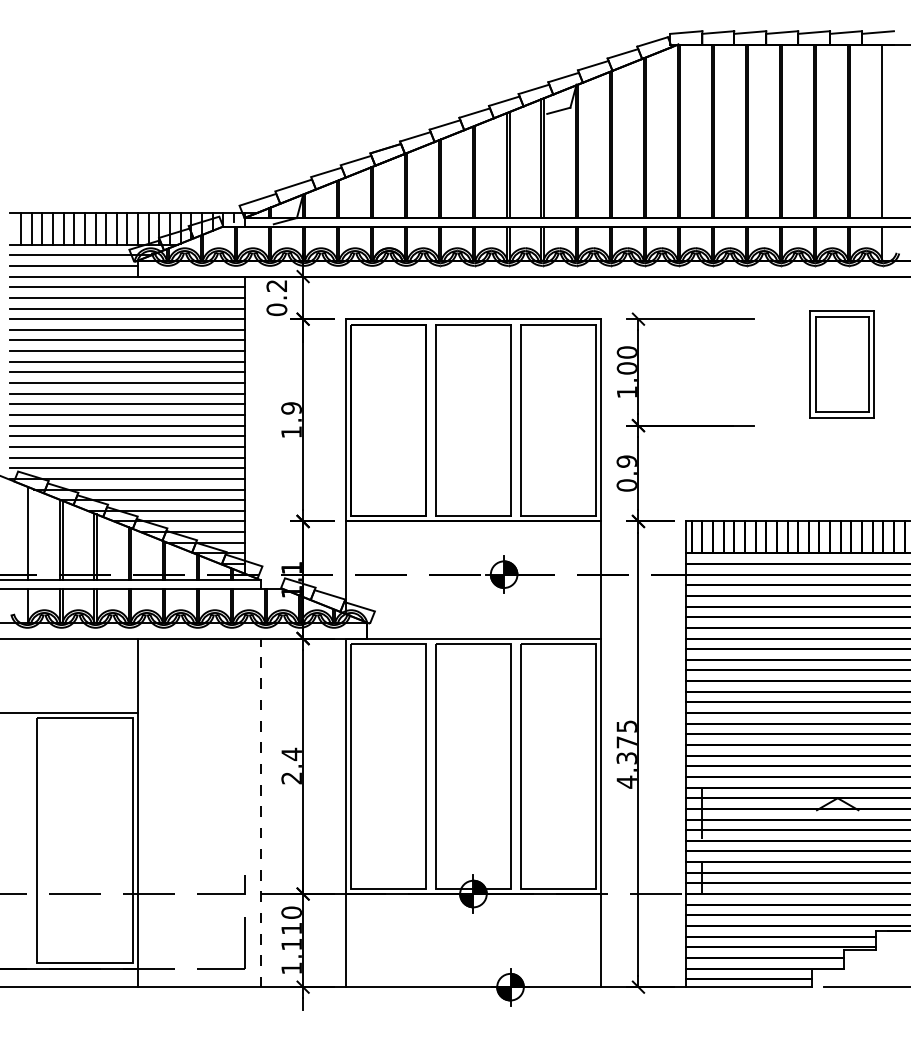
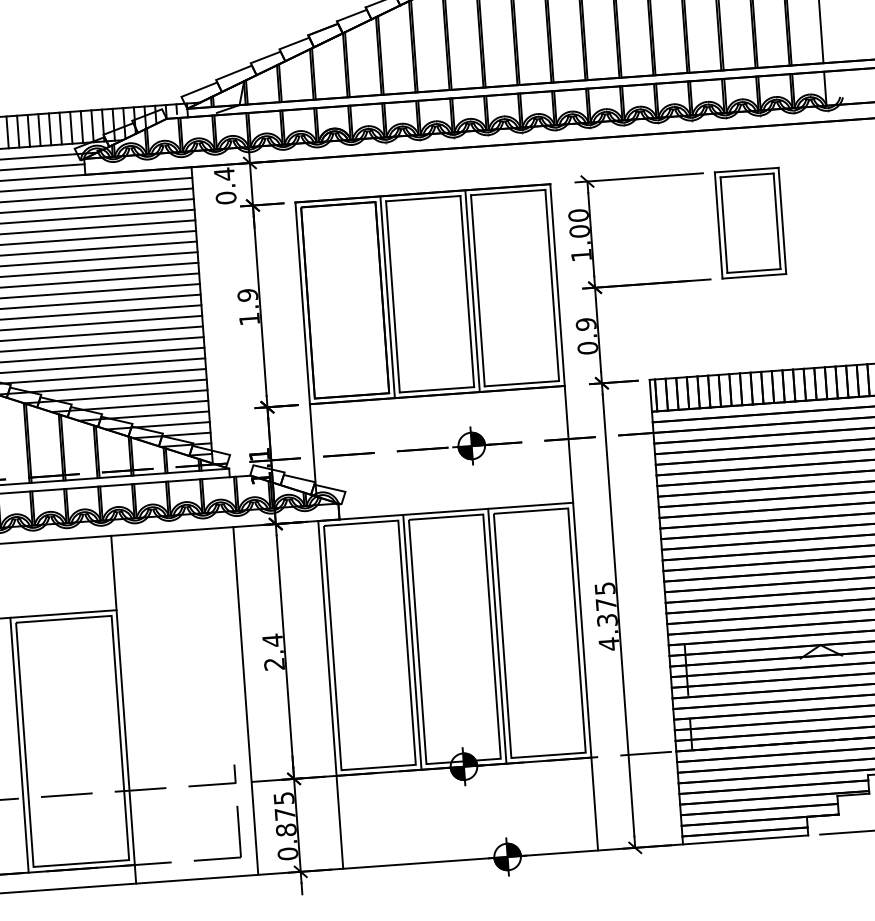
text: (276, 285) -> (224, 173), 0.2 -> 0.4
part: (841, 364) -> (749, 223), moved
line: (430, 420) -> (387, 297), added
line: (516, 420) -> (473, 291), added
line: (430, 766) -> (412, 642), added
line: (516, 766) -> (497, 636), added
line: (260, 812) -> (245, 700), dashed -> solid
line: (31, 840) -> (19, 744), added
text: (291, 940) -> (285, 826), 1.110 -> 0.875

